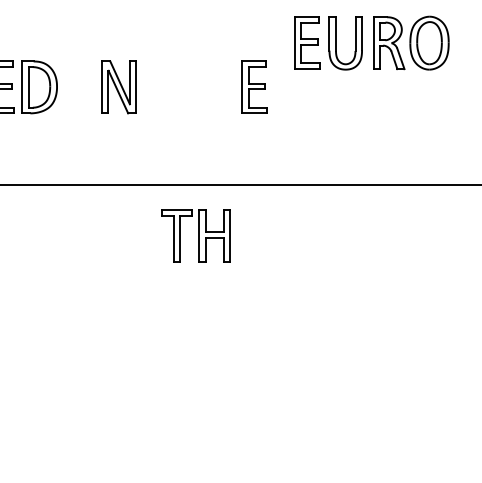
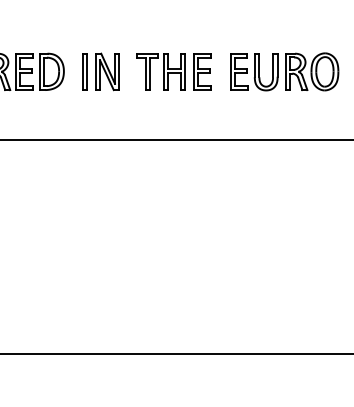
part: (371, 42) -> (284, 71), moved
part: (86, 86) -> (84, 71), added
part: (194, 235) -> (160, 71), moved

